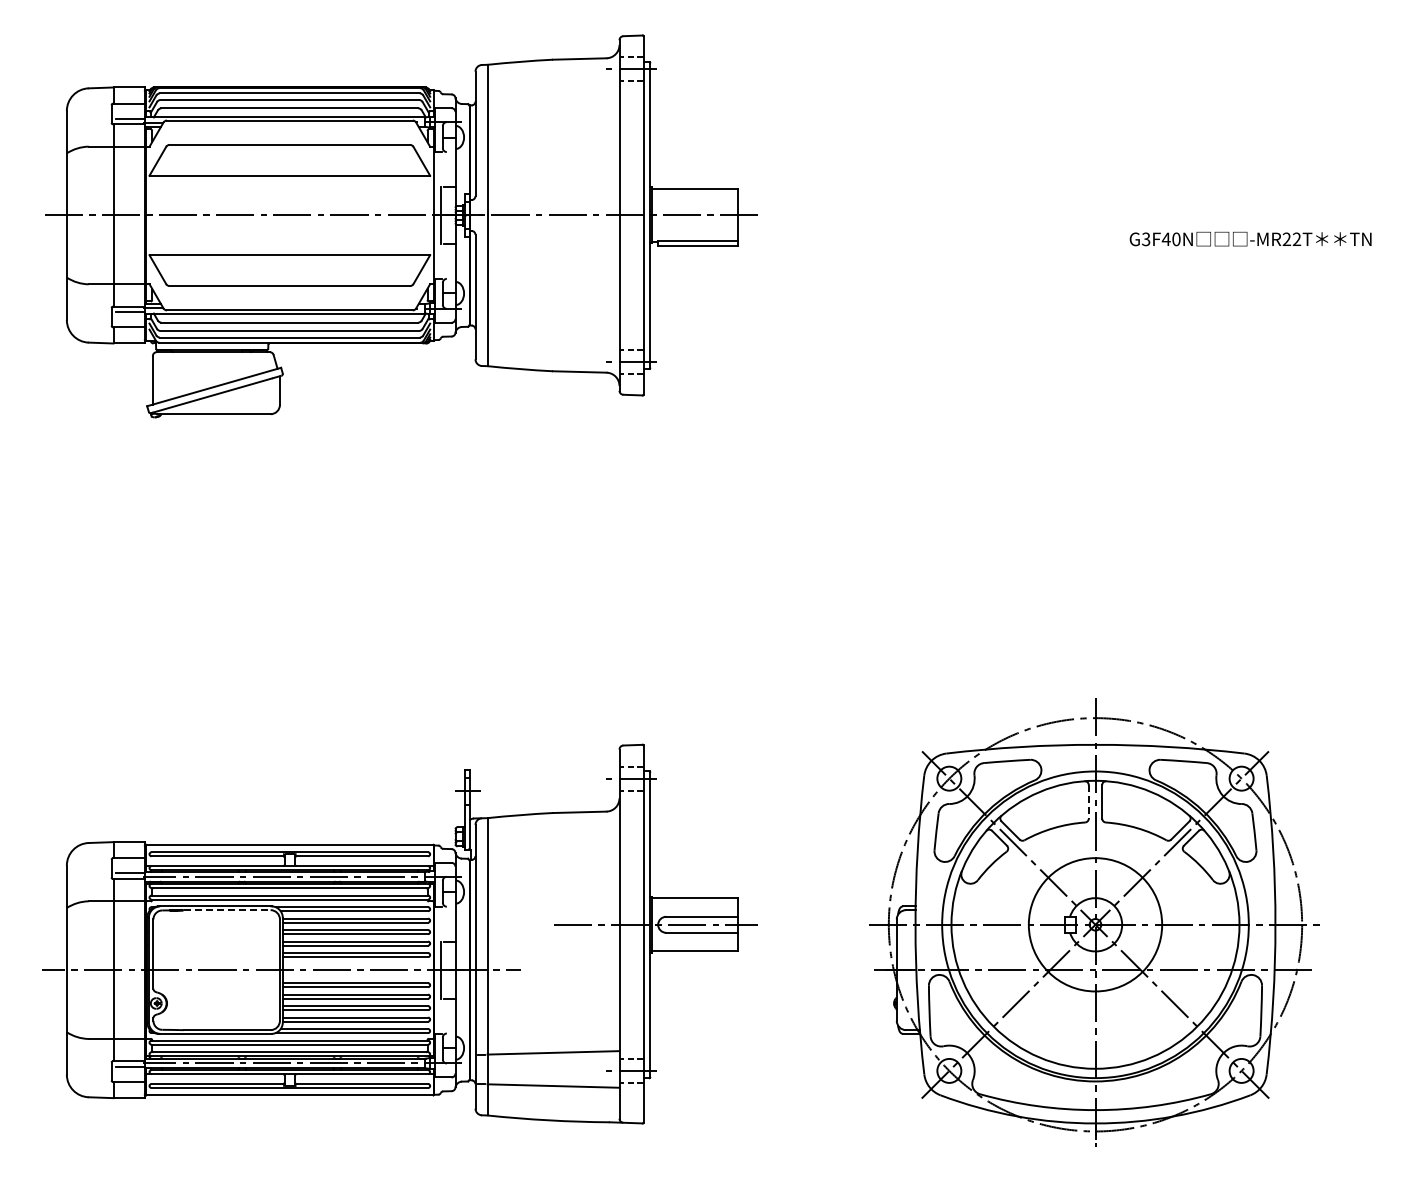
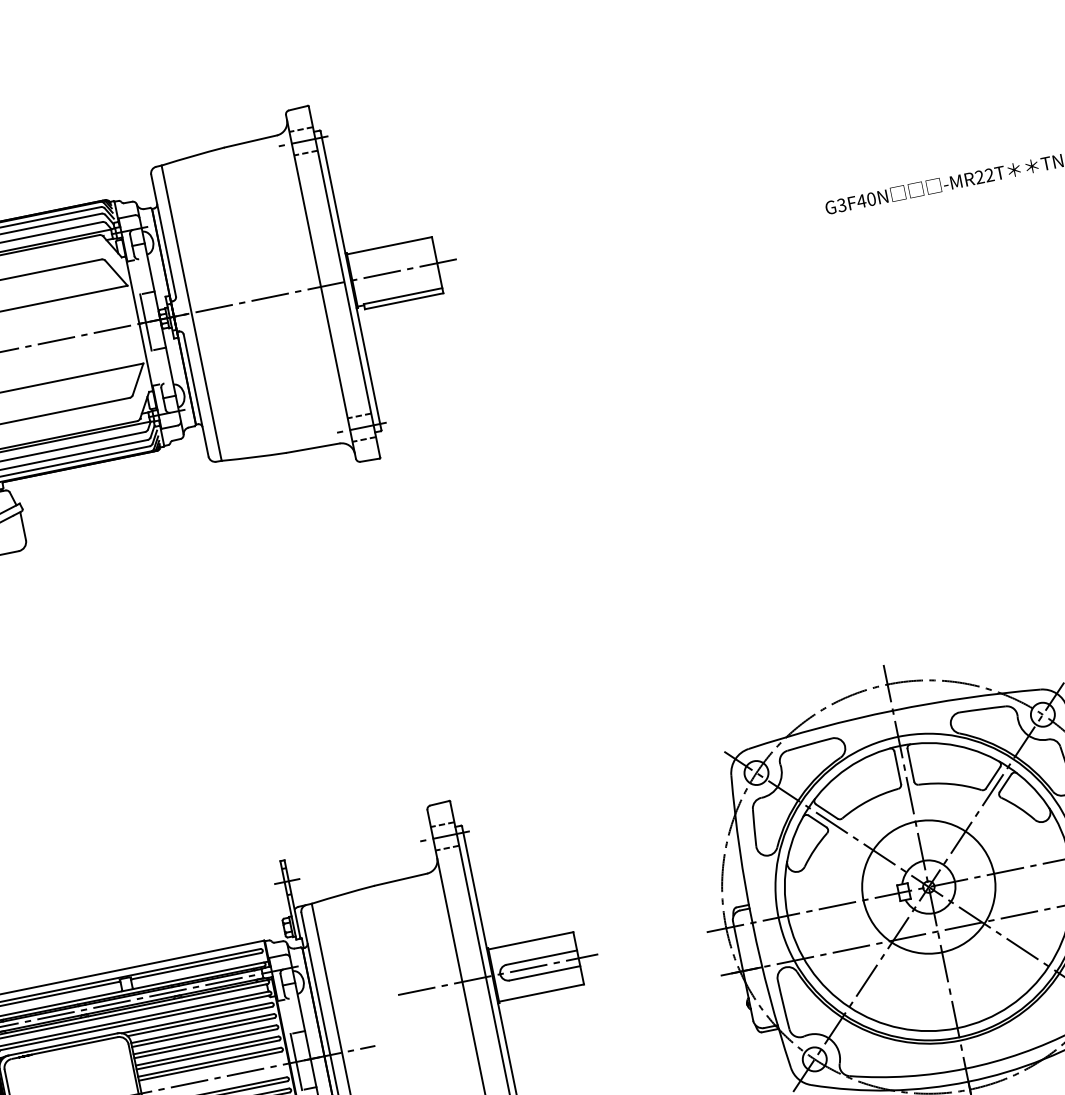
line: (1088, 801) -> (897, 767), dashed -> solid
line: (227, 910) -> (75, 1046), dashed -> solid

